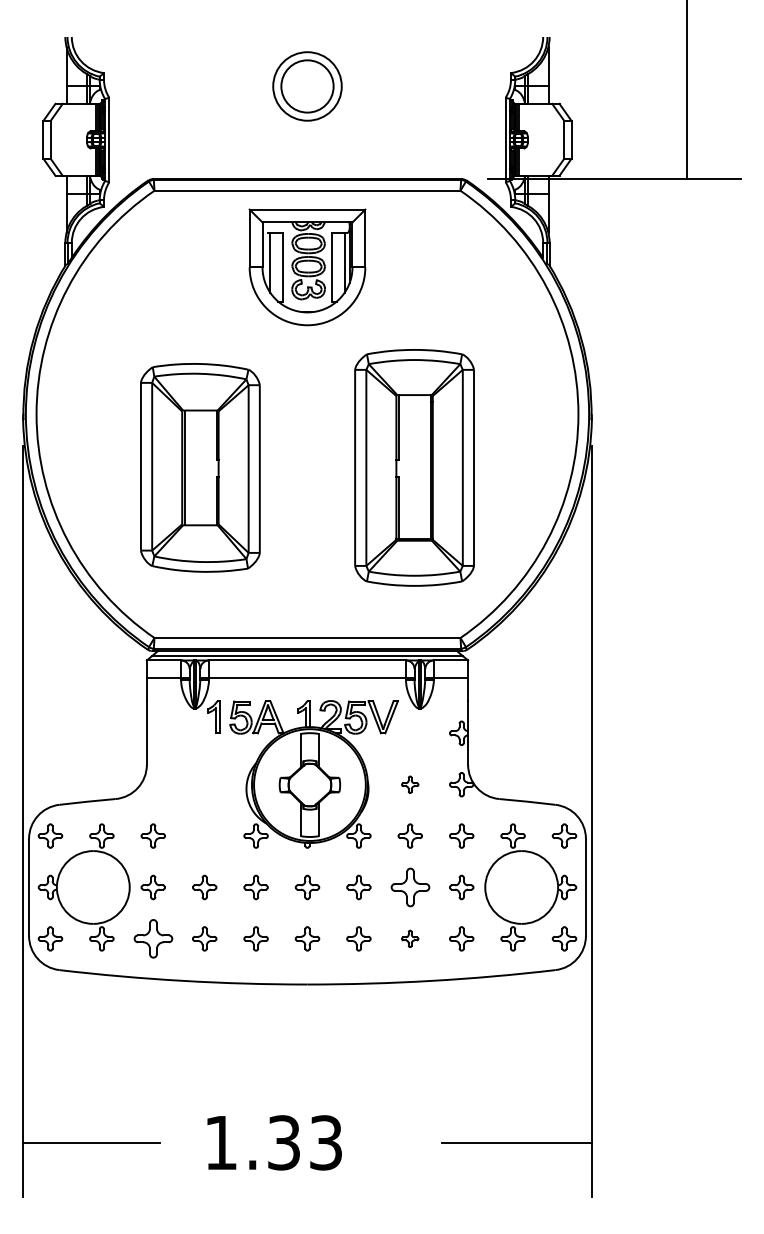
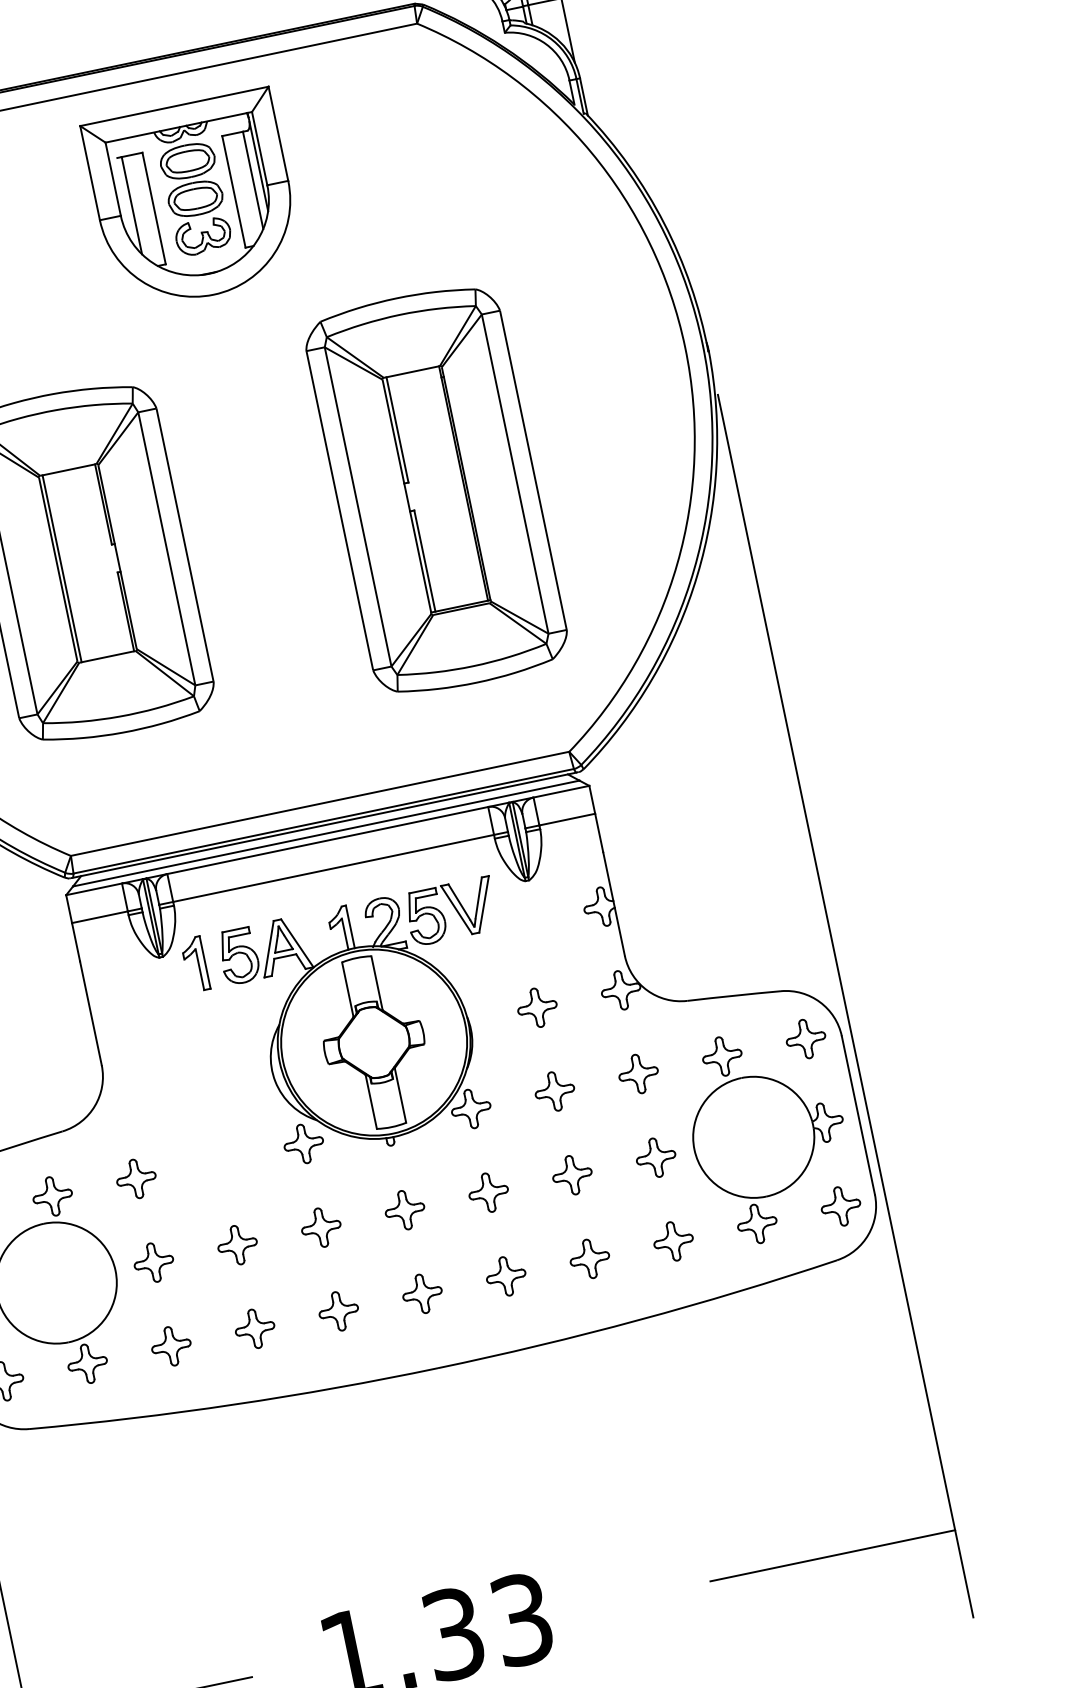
part: (409, 784) -> (536, 1007), size x1.43
part: (409, 887) -> (571, 1175), size x0.62
part: (152, 938) -> (169, 1345), size x0.62
part: (409, 938) -> (588, 1258), size x1.43

